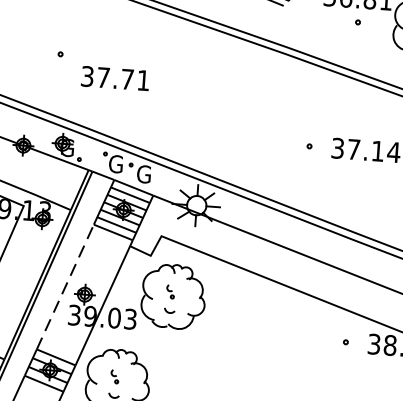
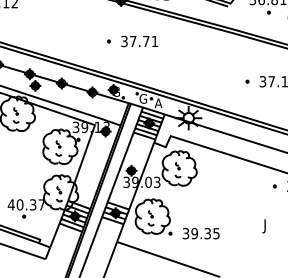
text: (115, 78) -> (139, 41), moved
text: (143, 174) -> (158, 103), G -> A
line: (64, 288) -> (120, 168), dashed -> solid

